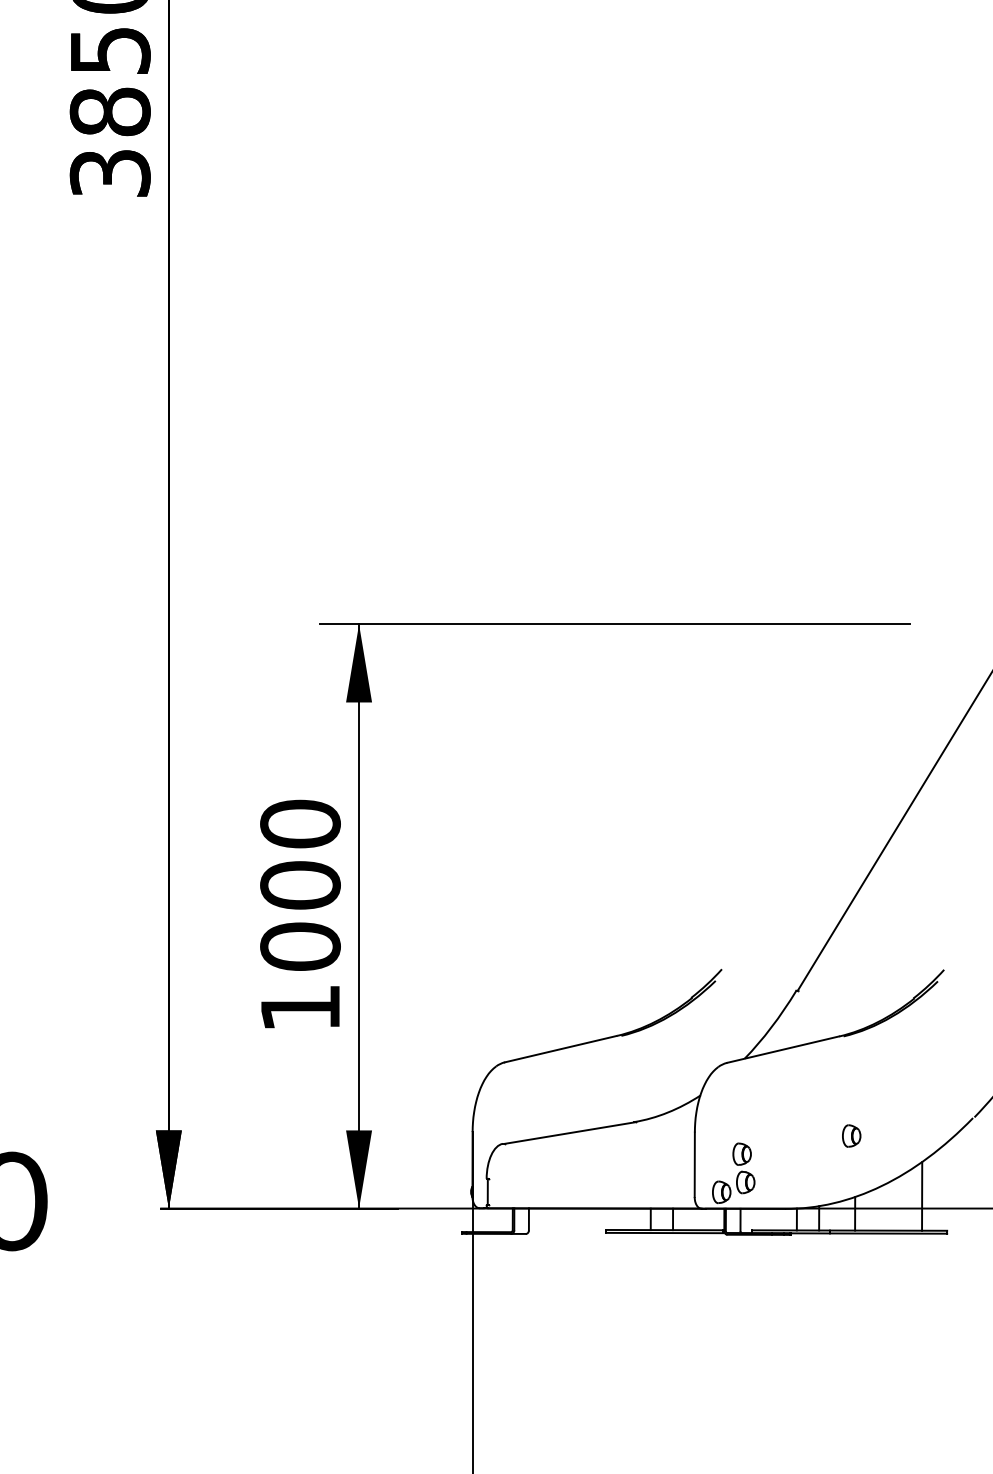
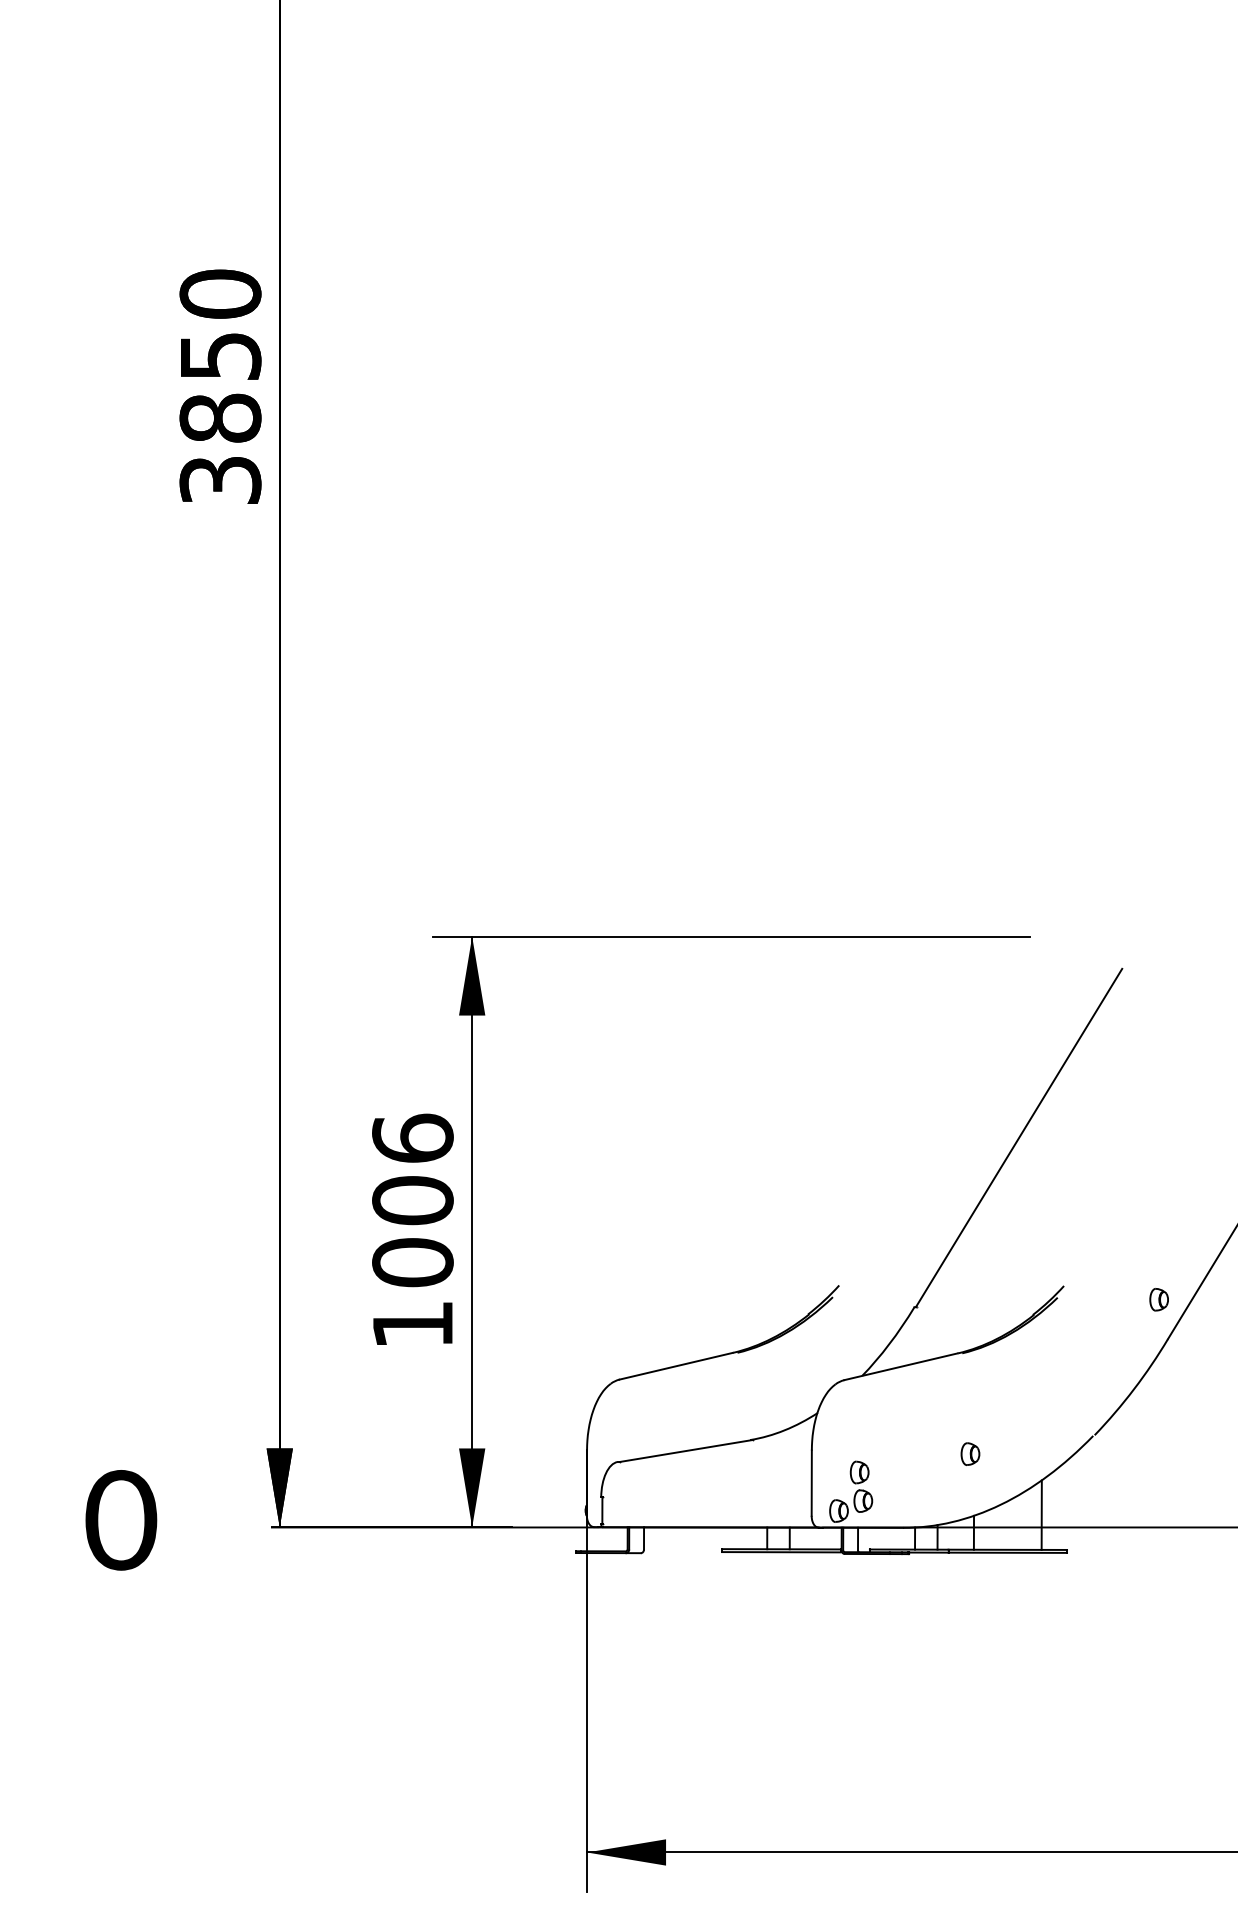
text: (300, 824) -> (412, 1138), 1000 -> 1006

